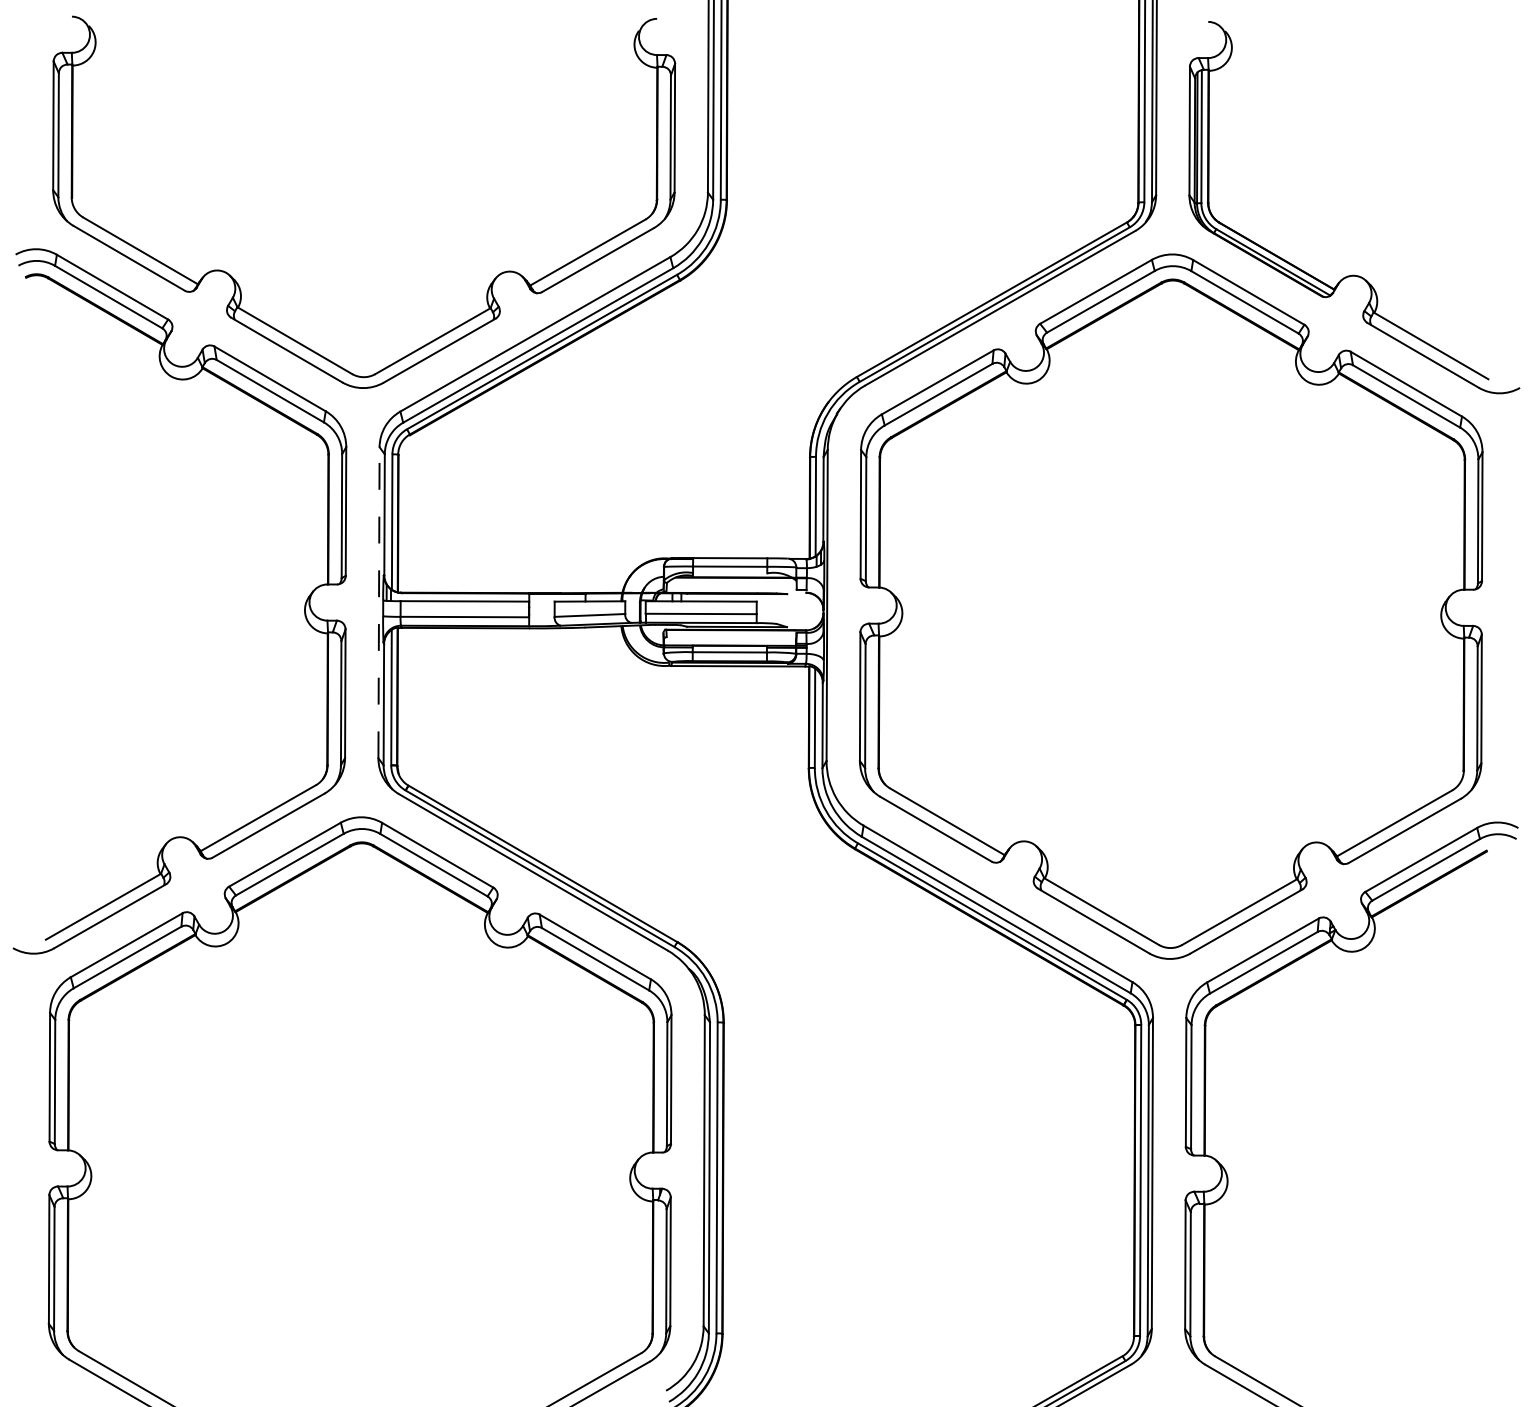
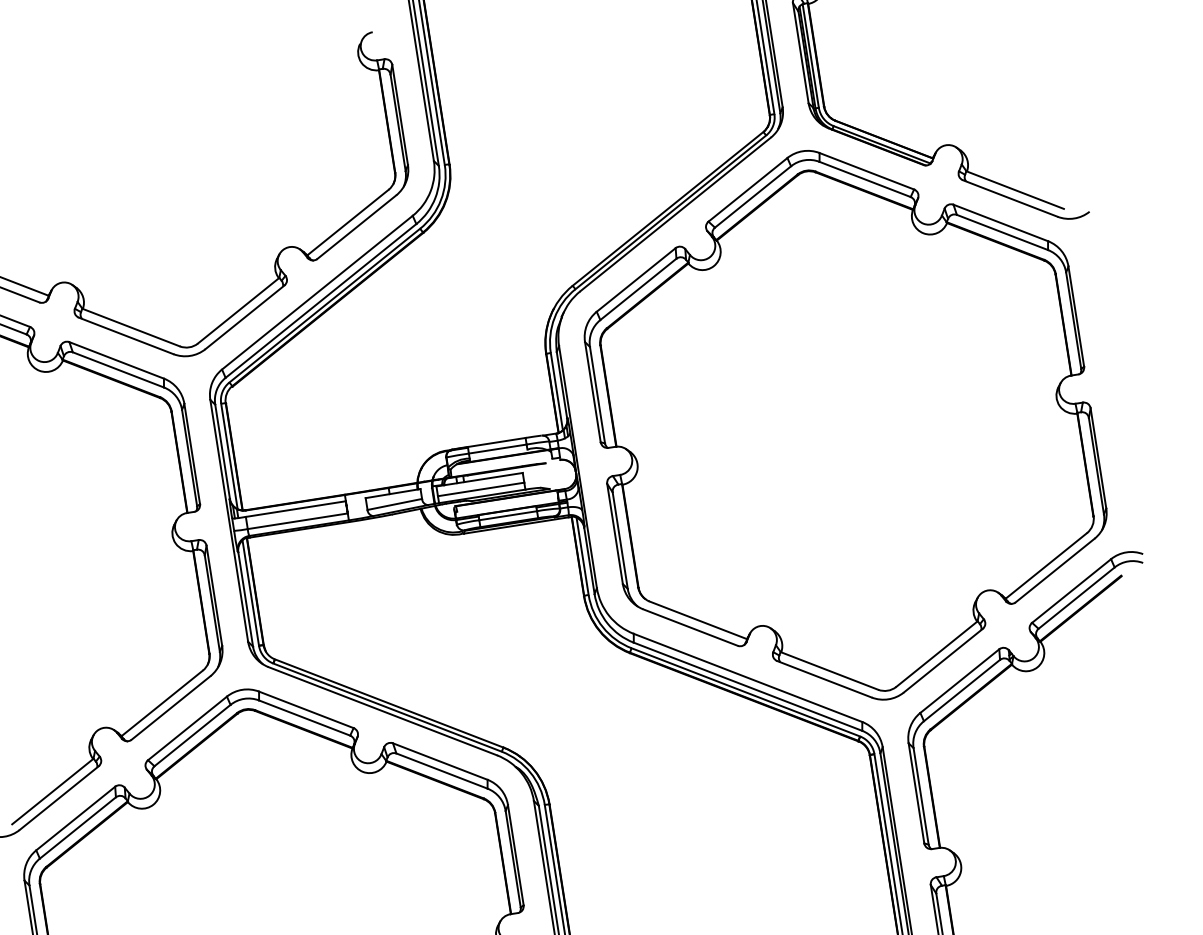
line: (379, 602) -> (229, 520), dashed -> solid

